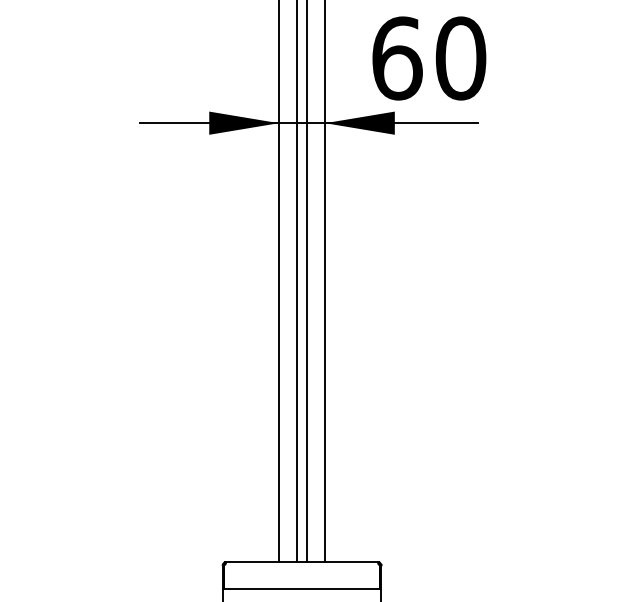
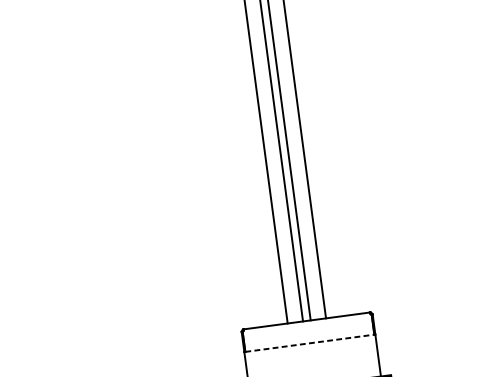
line: (302, 589) -> (310, 343), solid -> dashed

